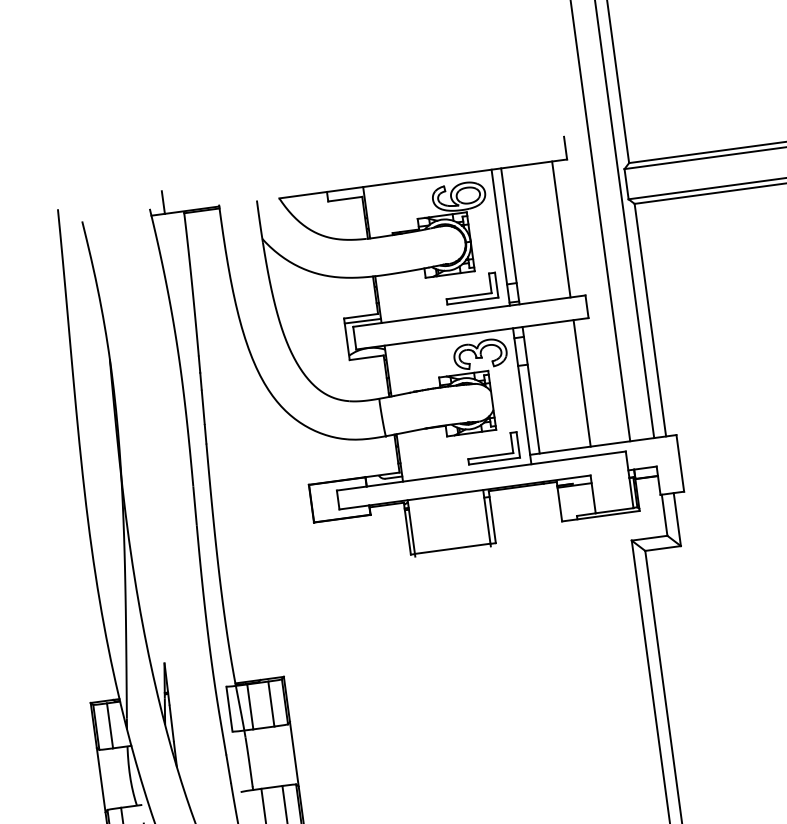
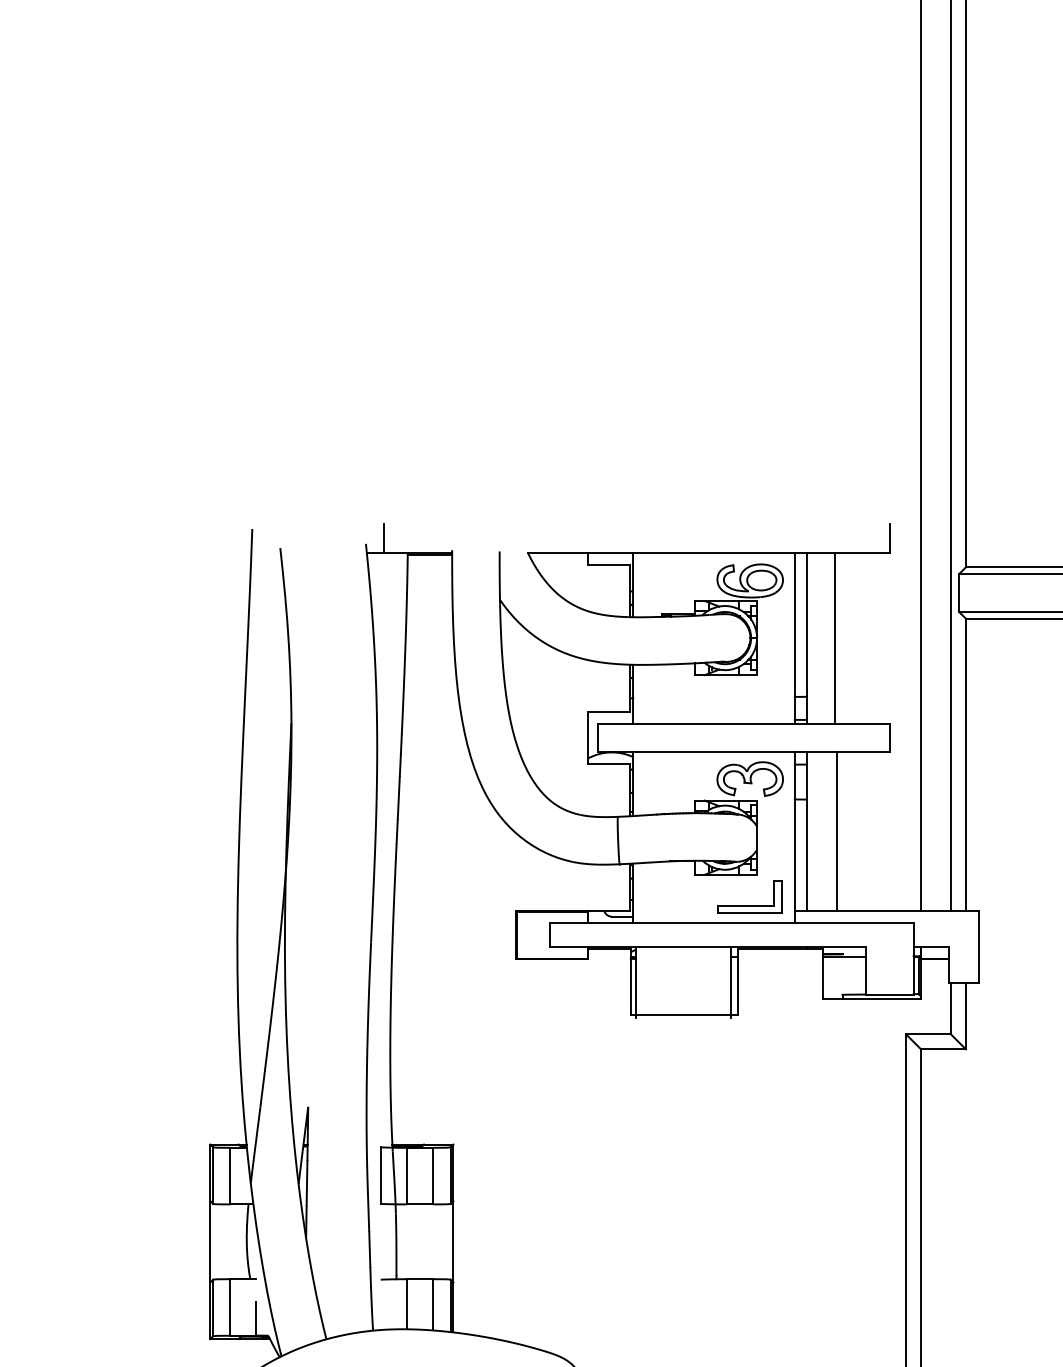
line: (561, 228) -> (835, 637), moved
part: (471, 295) -> (749, 704), removed
line: (362, 321) -> (610, 718), removed
line: (582, 383) -> (837, 831), moved

